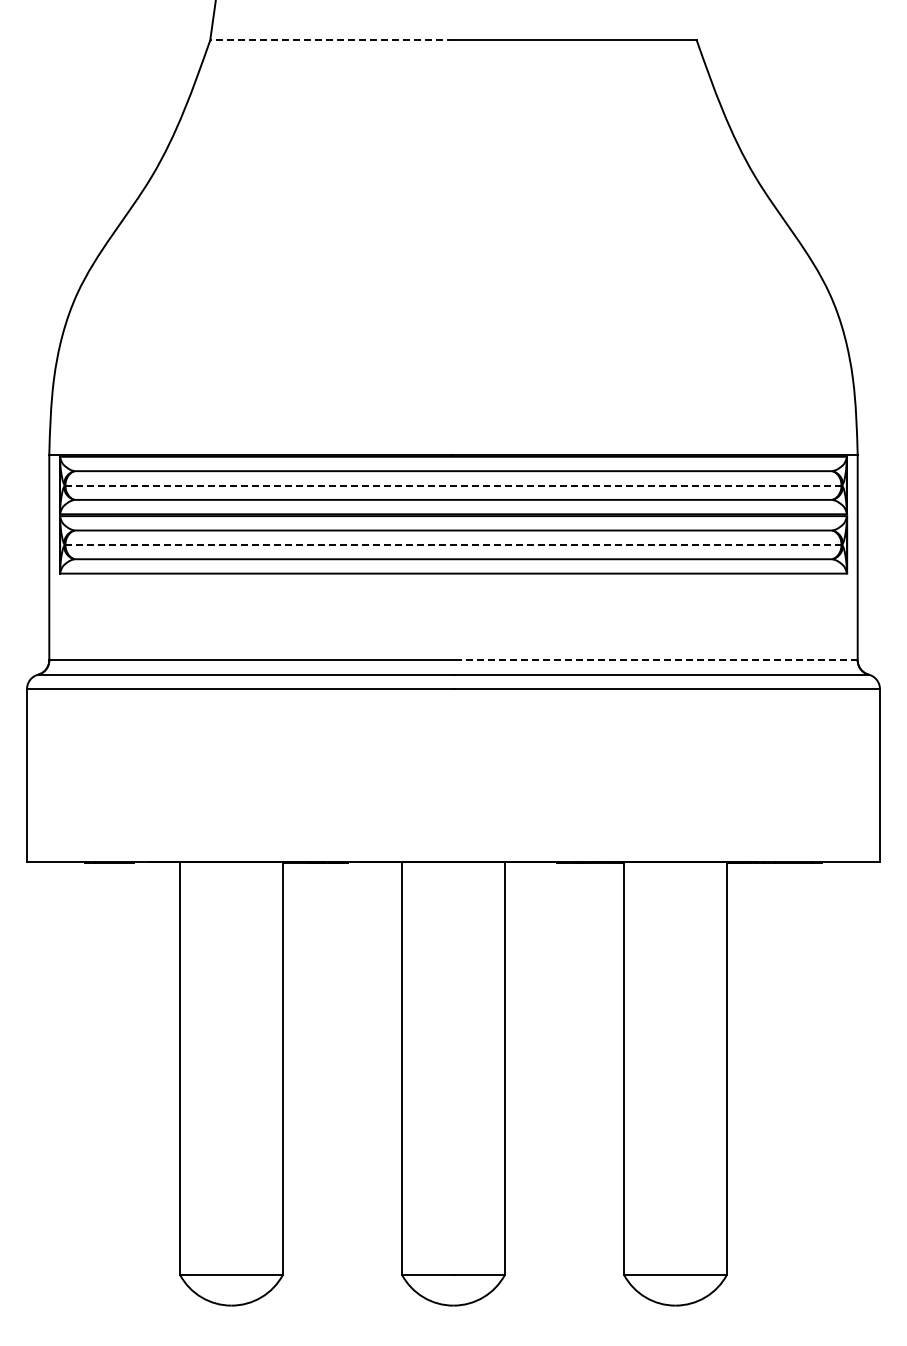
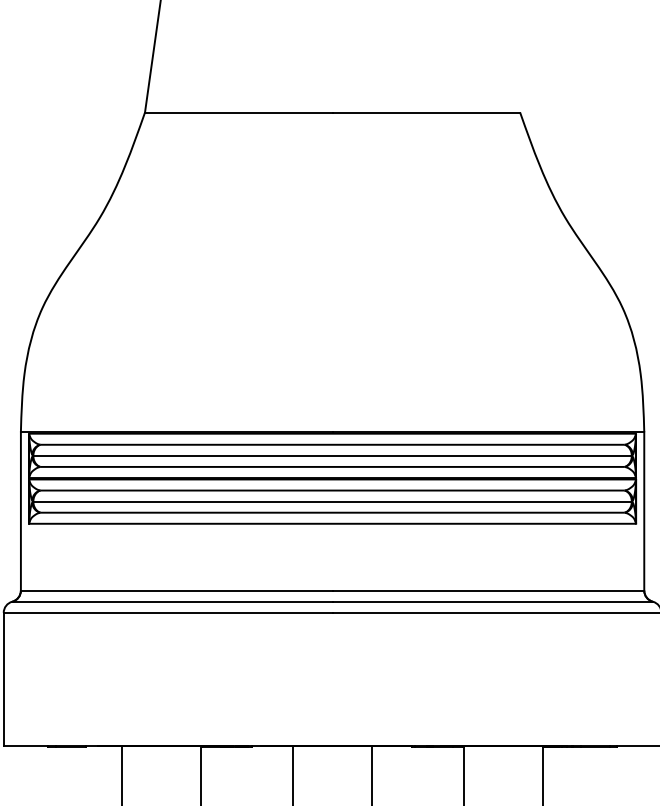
line: (331, 40) -> (238, 112), dashed -> solid
line: (453, 485) -> (332, 455), dashed -> solid
line: (453, 544) -> (332, 501), dashed -> solid
line: (655, 660) -> (488, 590), dashed -> solid

